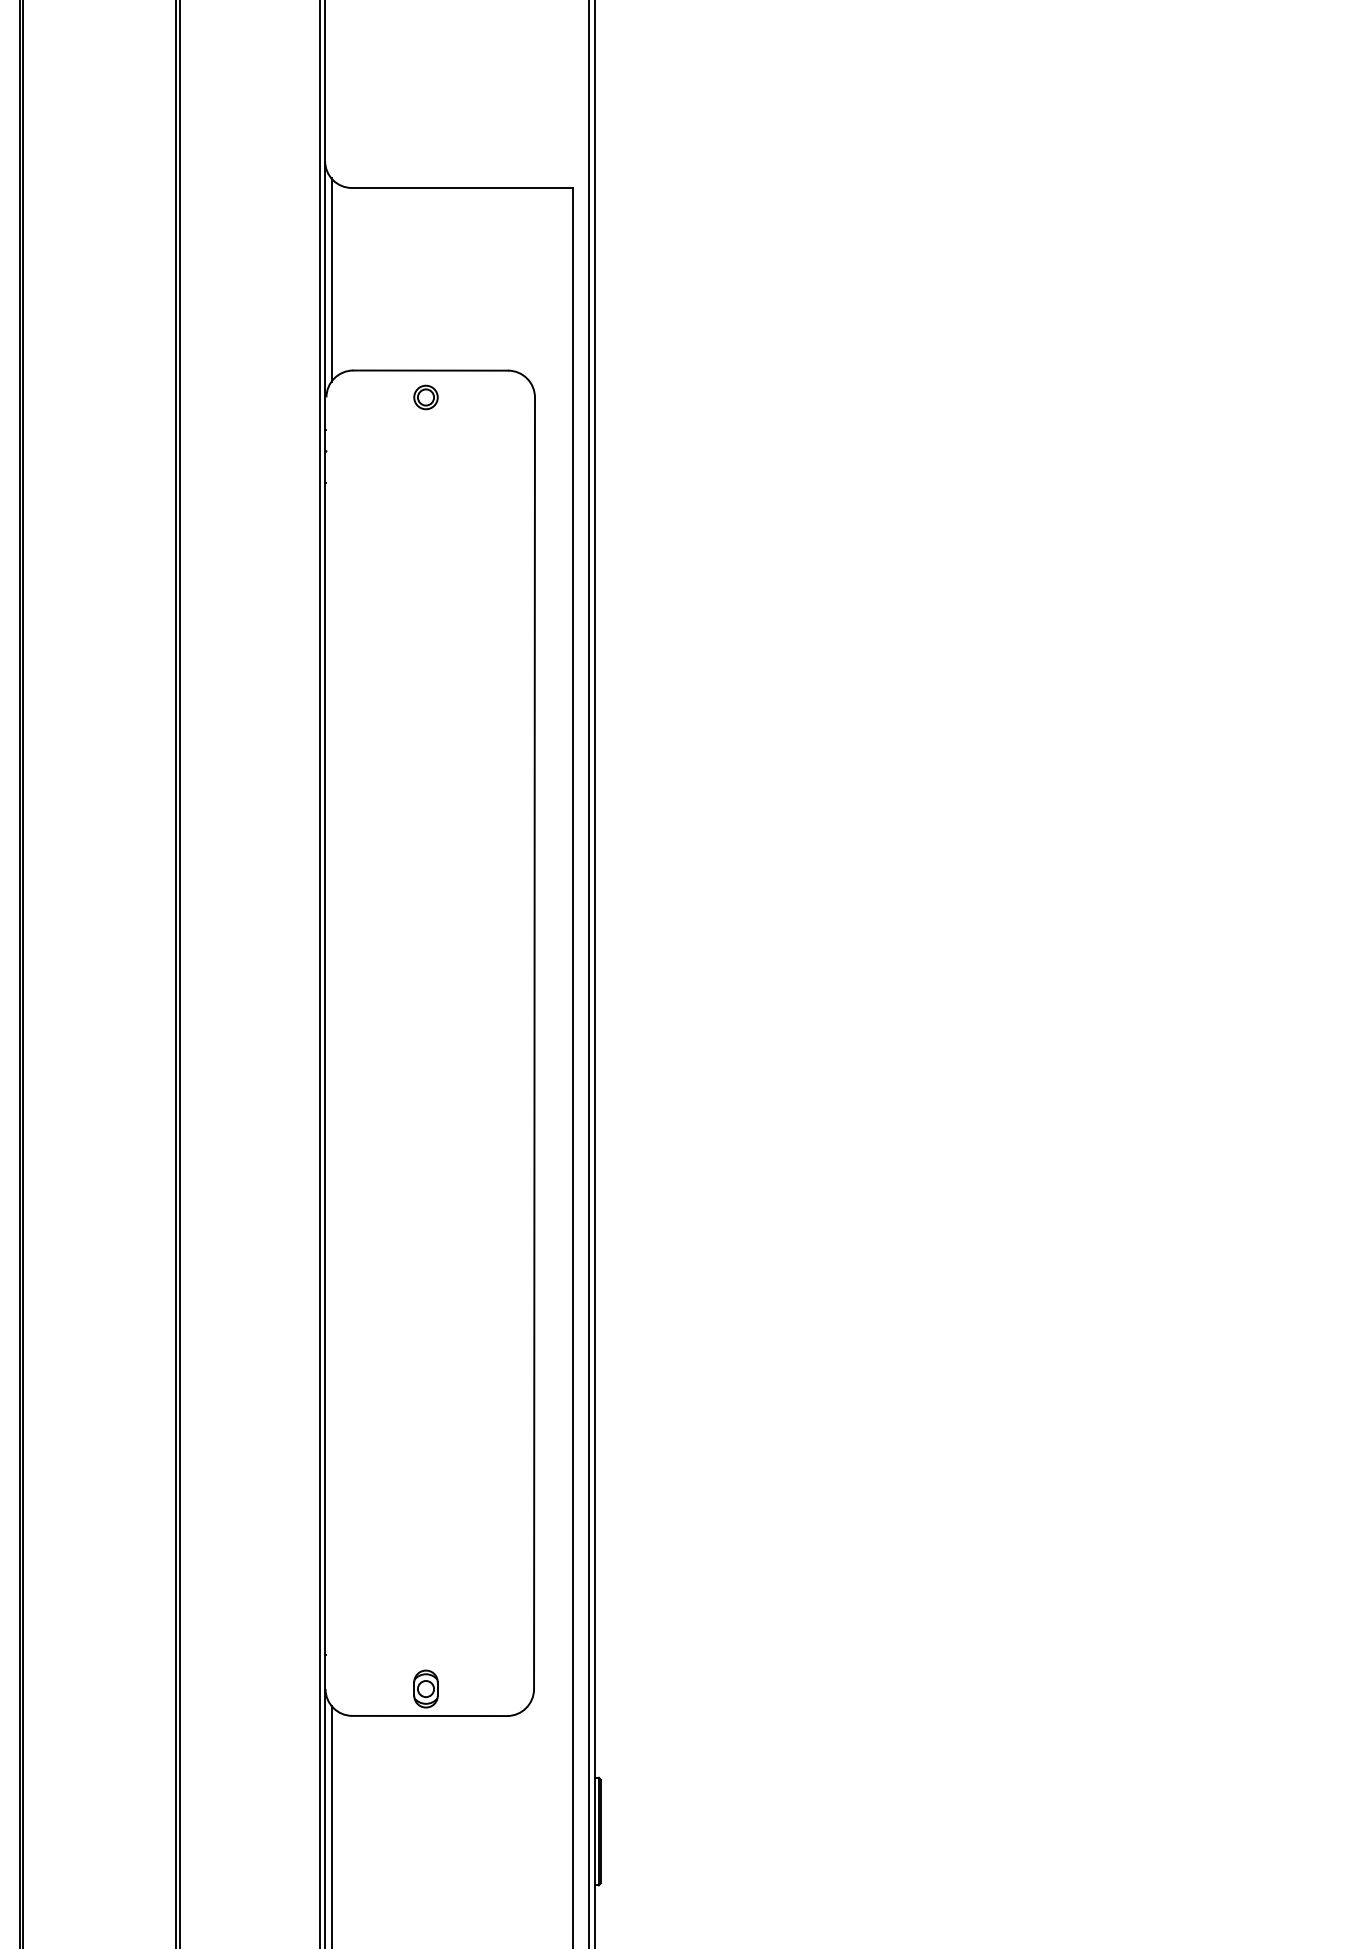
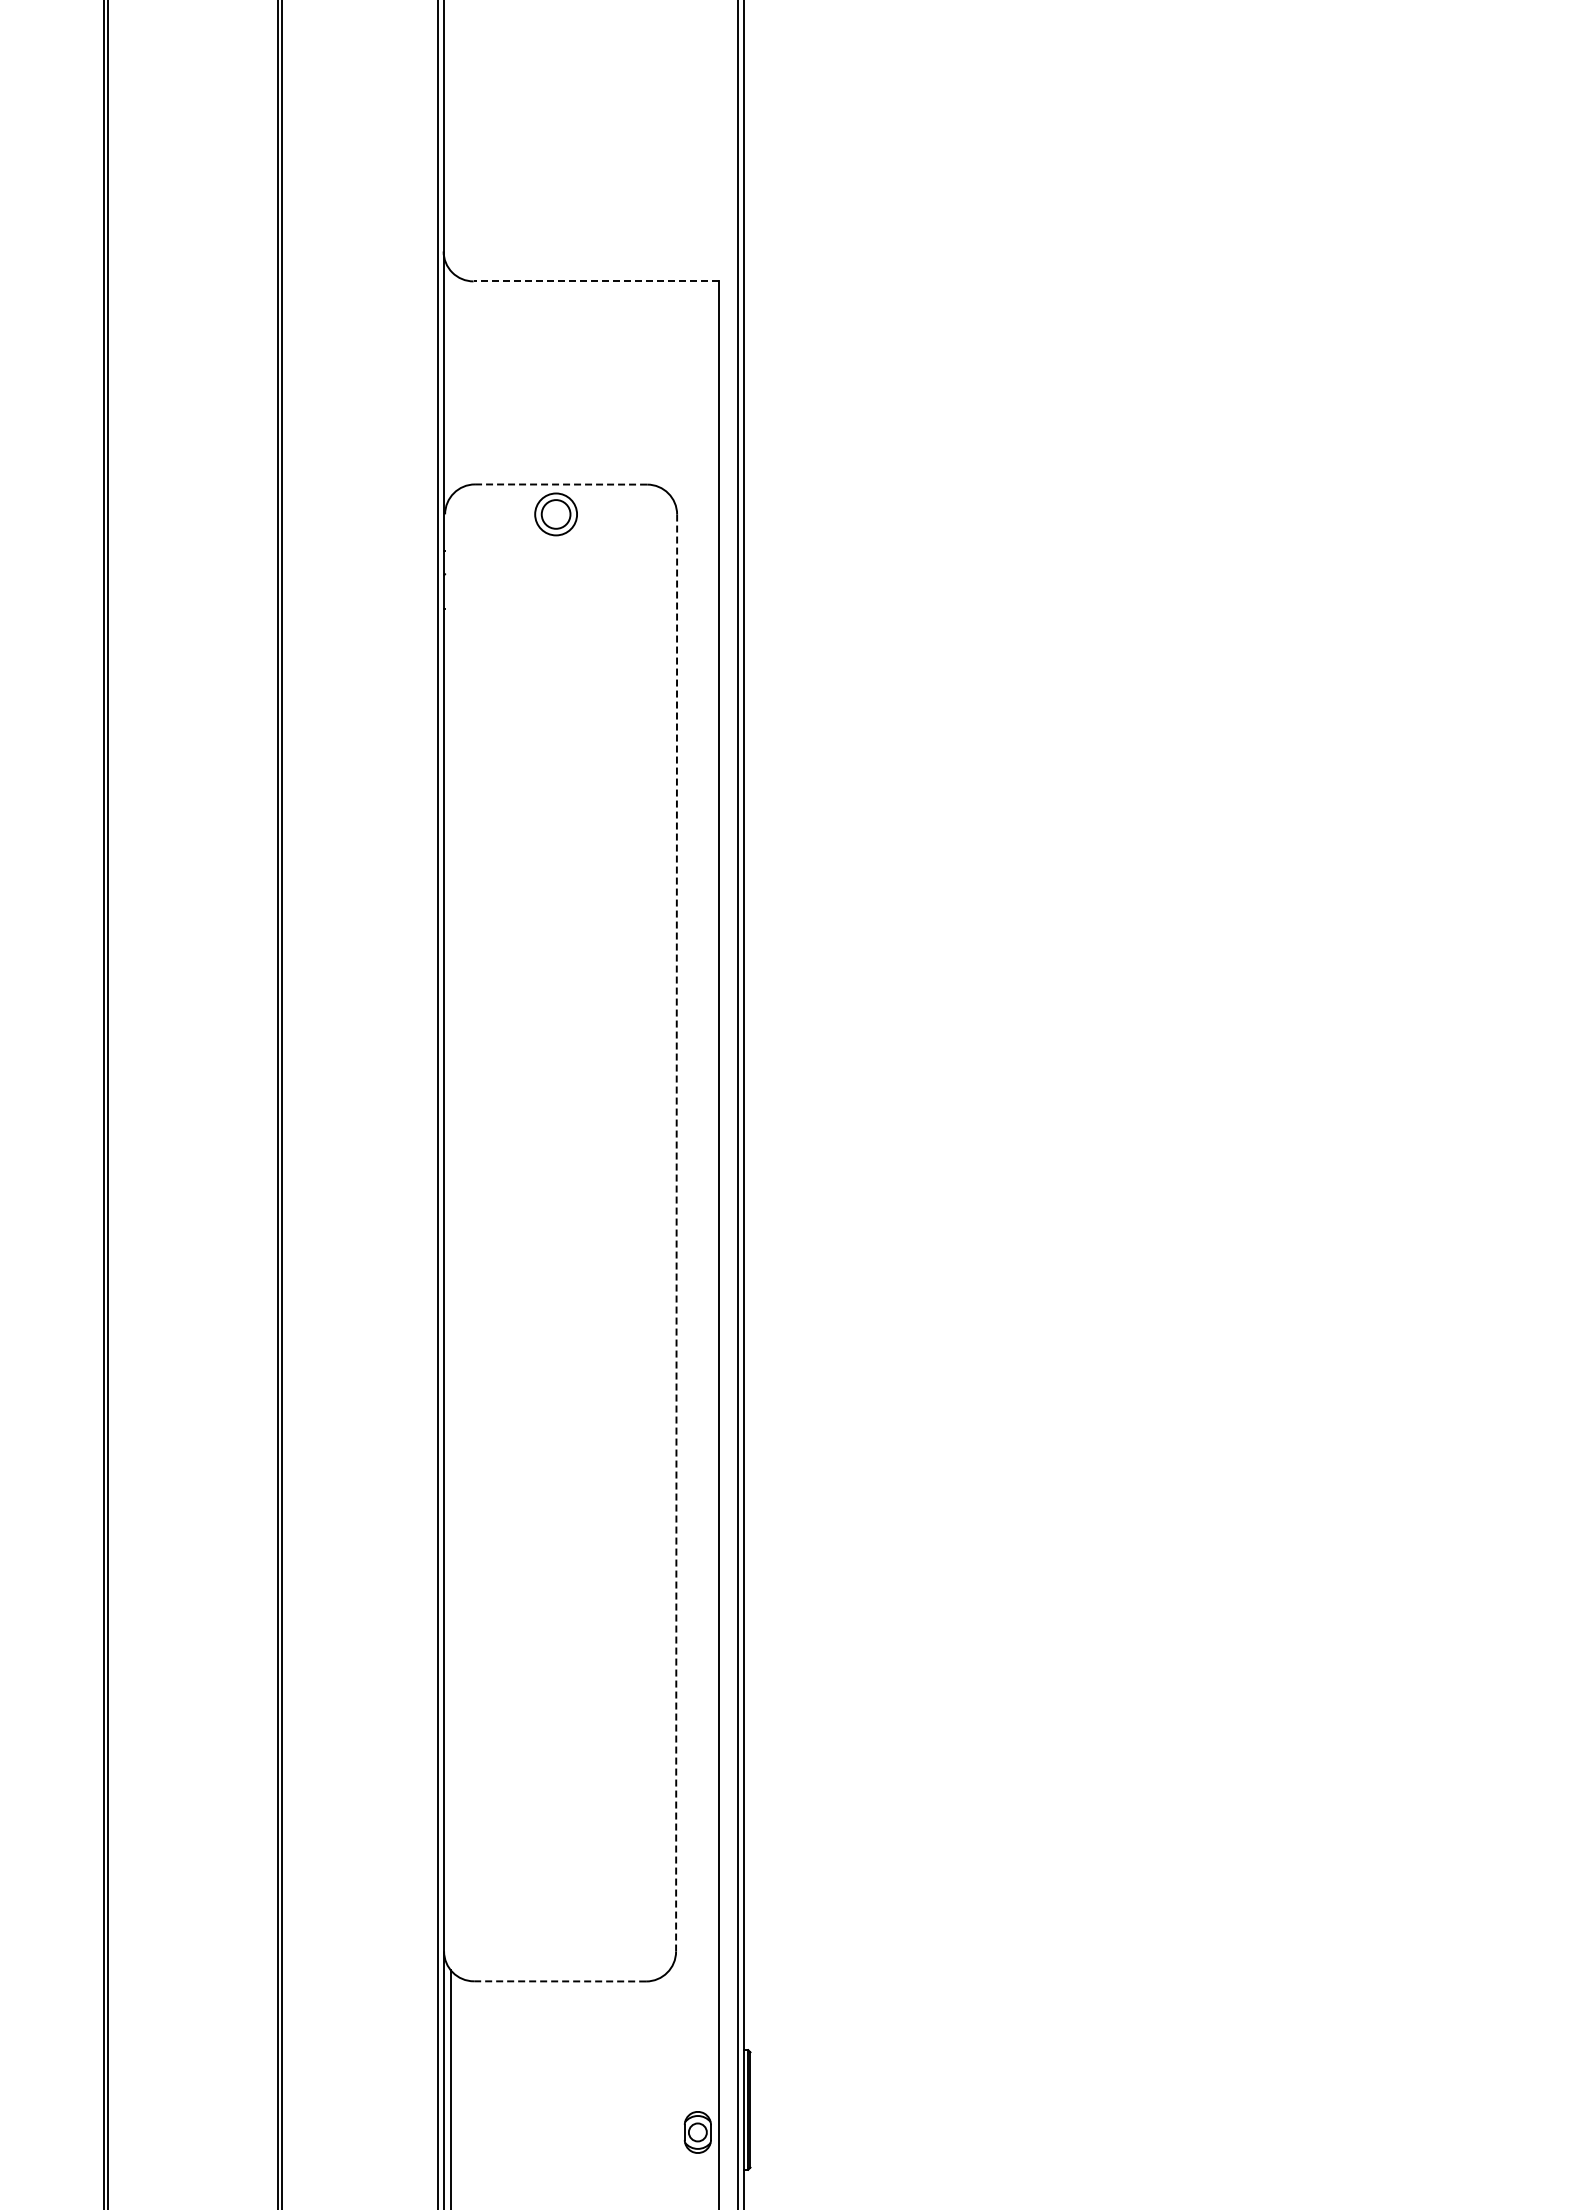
line: (462, 188) -> (596, 281), solid -> dashed
line: (332, 279) -> (451, 383), removed
line: (431, 370) -> (561, 484), solid -> dashed
part: (425, 397) -> (555, 514), size x1.6
line: (534, 1043) -> (676, 1233), solid -> dashed
part: (425, 1689) -> (697, 2132), moved
line: (429, 1716) -> (559, 1981), solid -> dashed

